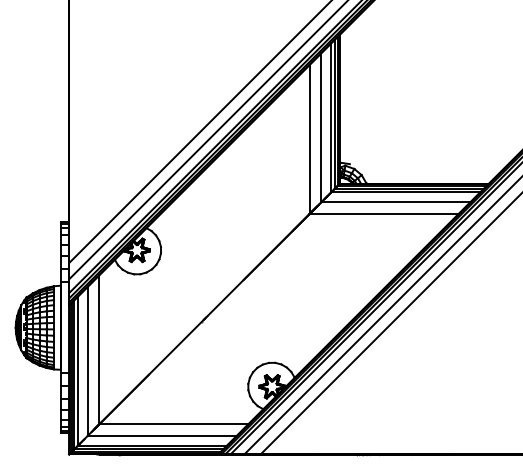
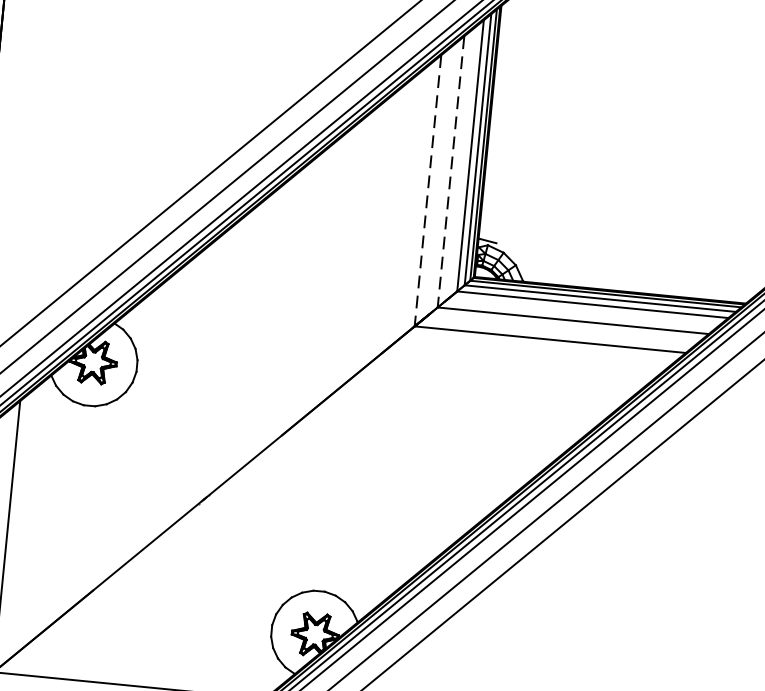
line: (321, 128) -> (451, 173), solid -> dashed
line: (309, 139) -> (427, 191), solid -> dashed

